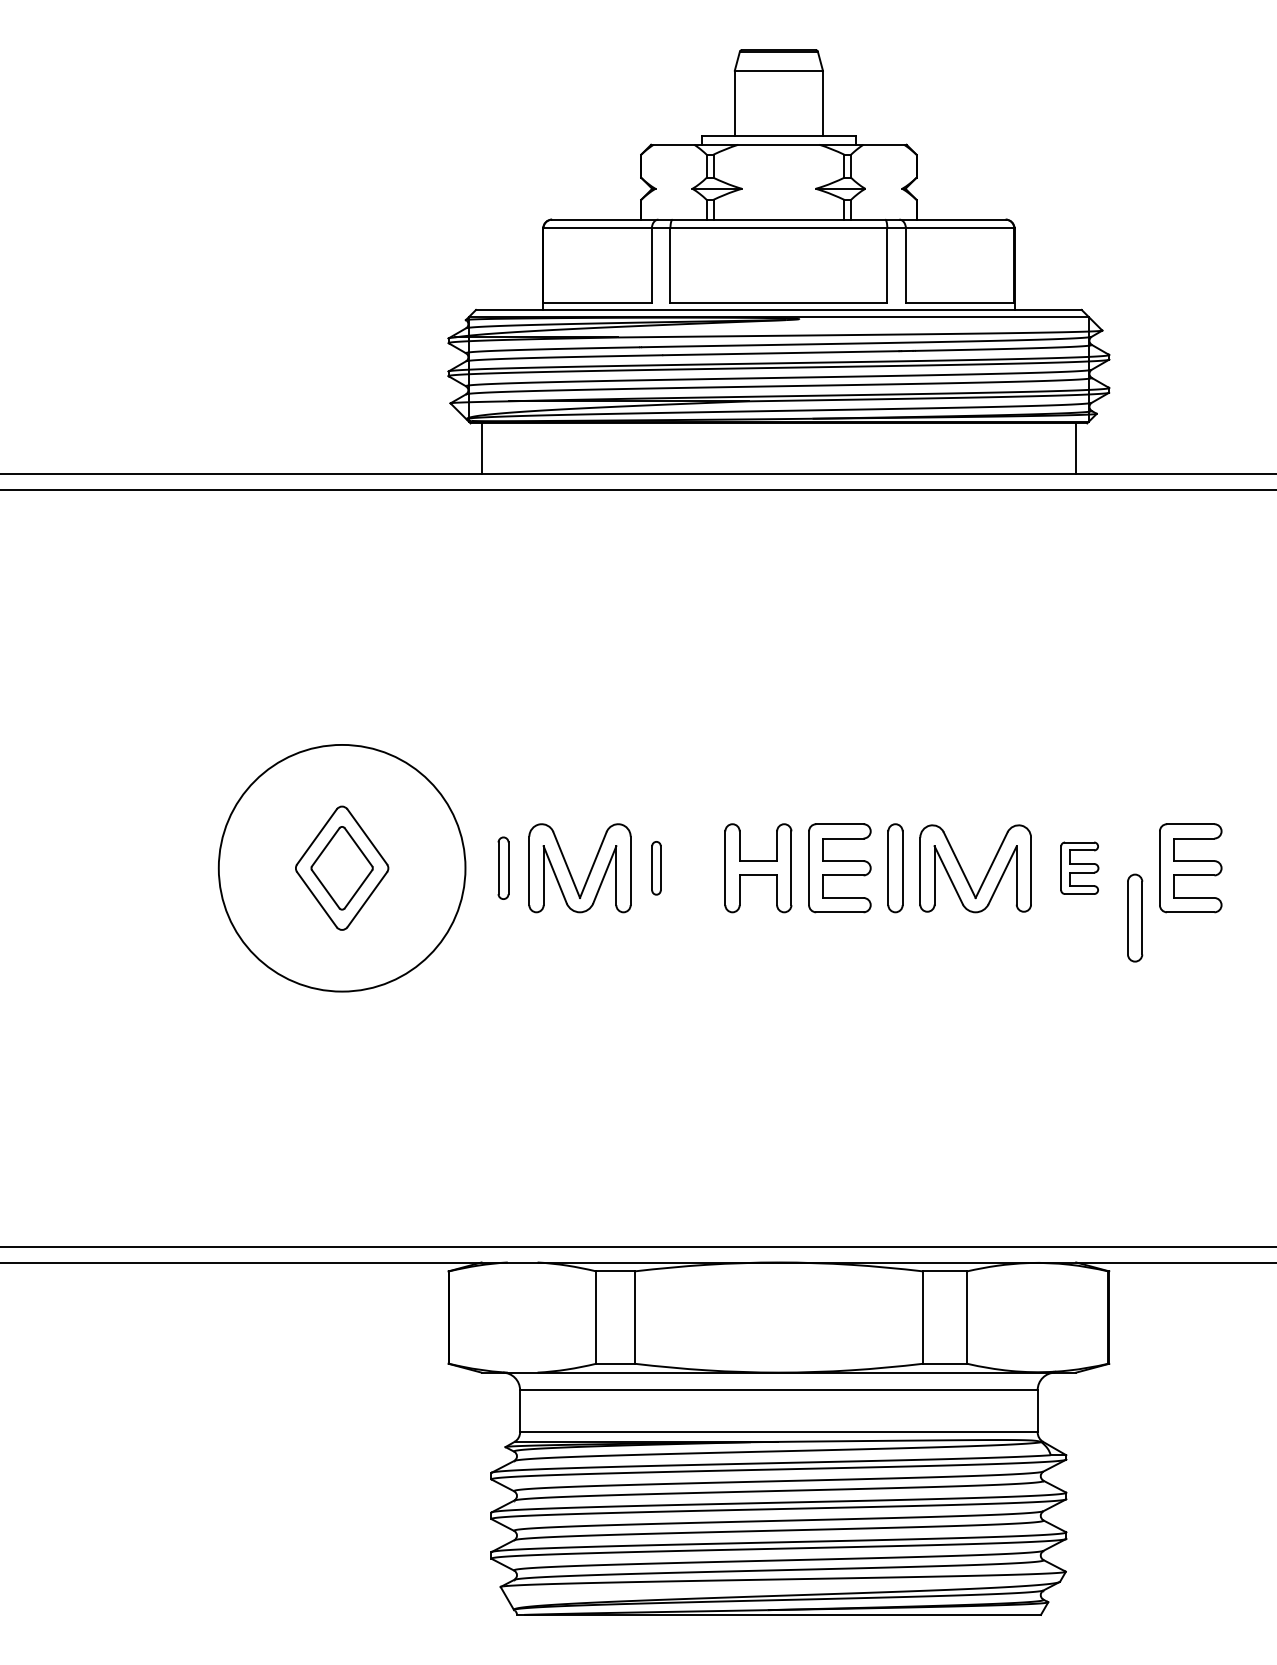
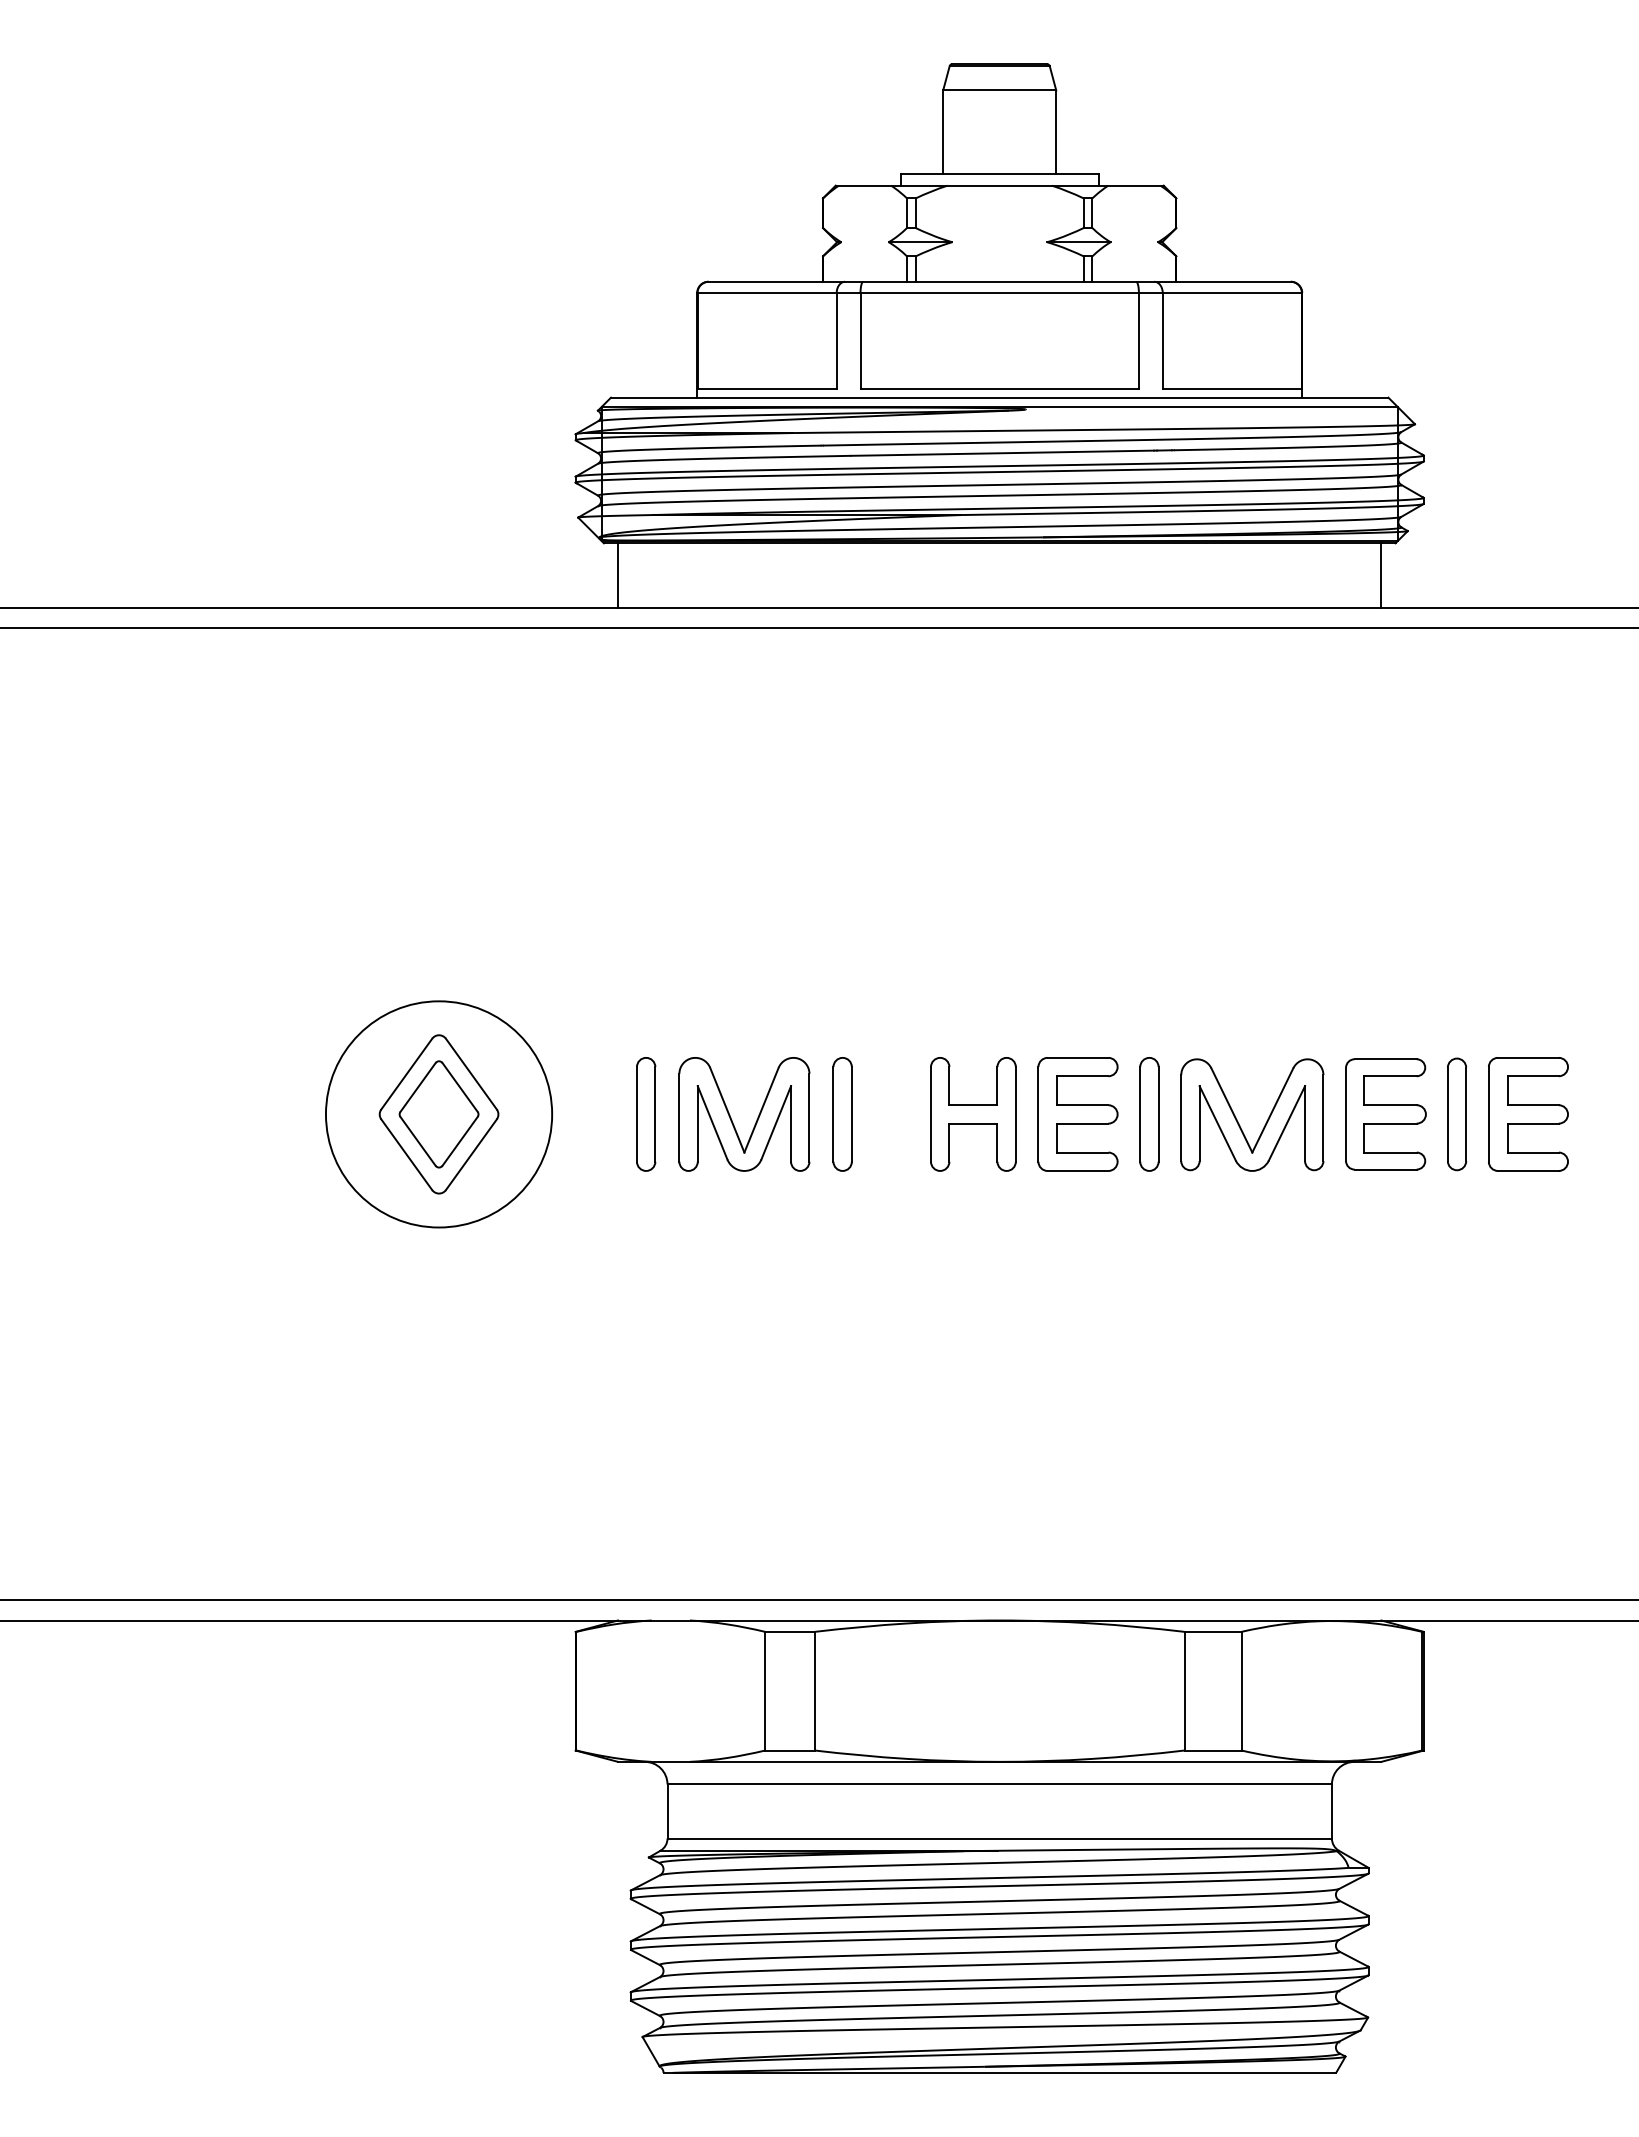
circle: (341, 868) -> (438, 1114), size x0.71
part: (503, 868) -> (646, 1114), size x1.43
part: (656, 868) -> (842, 1114), size x1.67
part: (1079, 868) -> (1385, 1114), size x1.67
part: (1135, 918) -> (1457, 1114), moved

